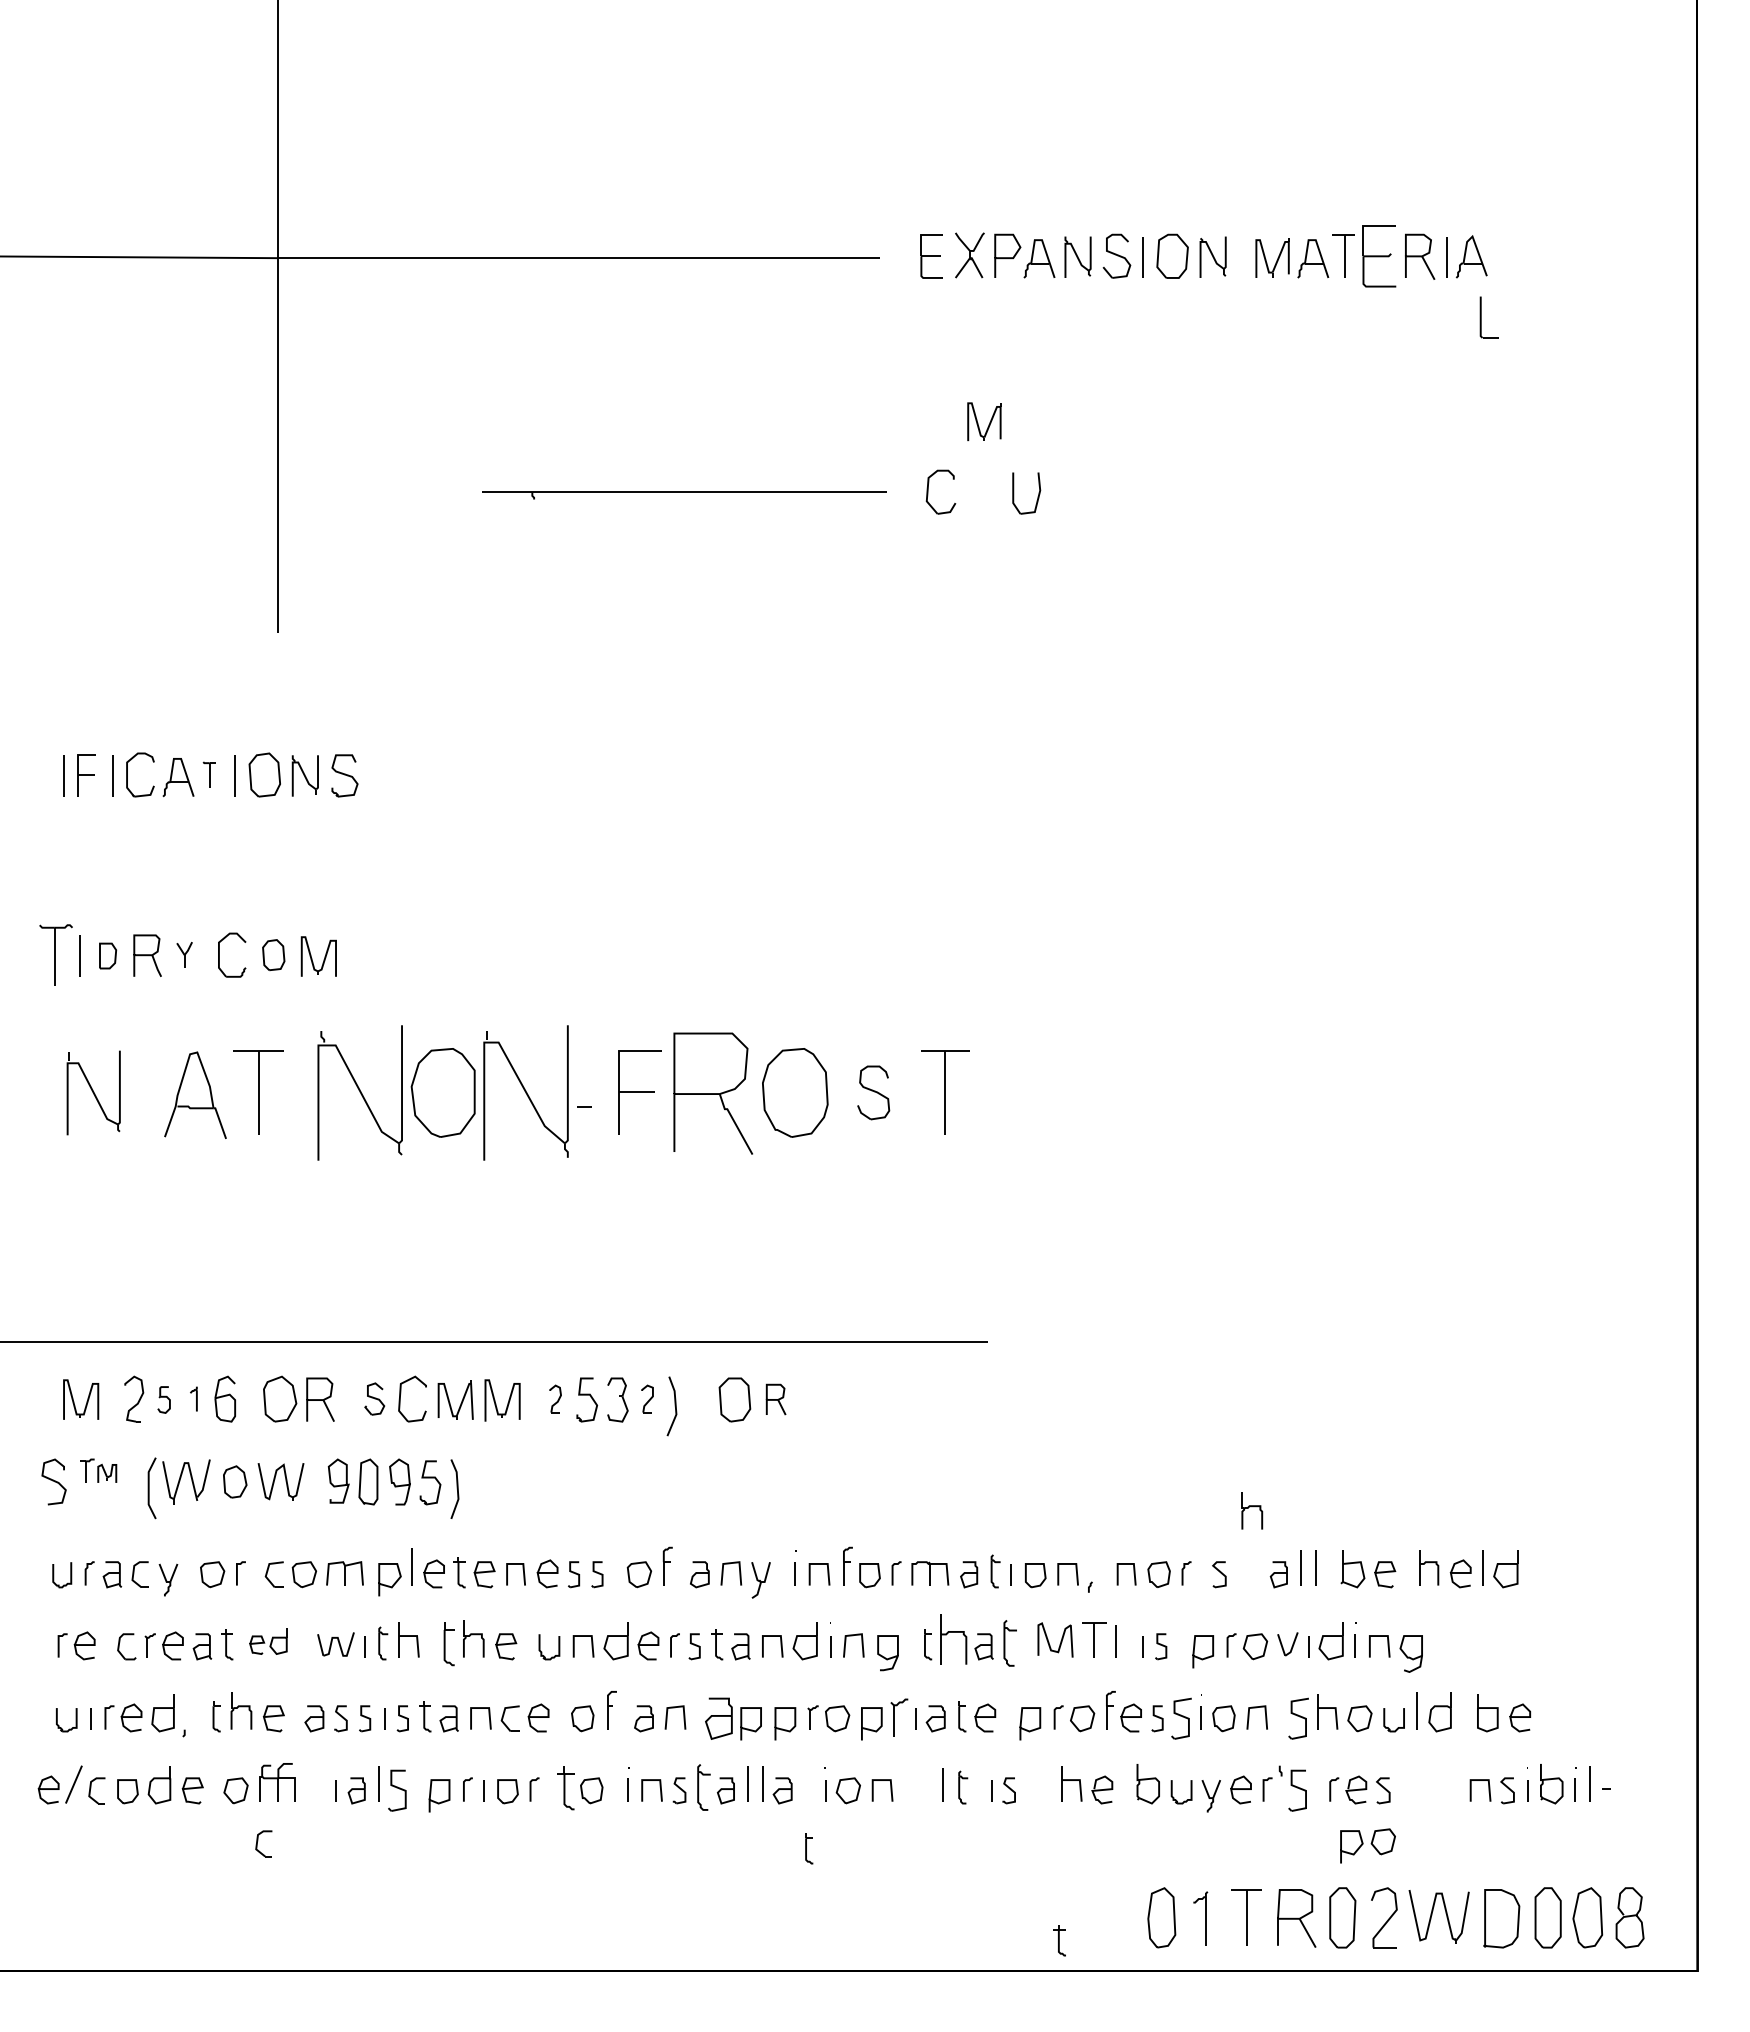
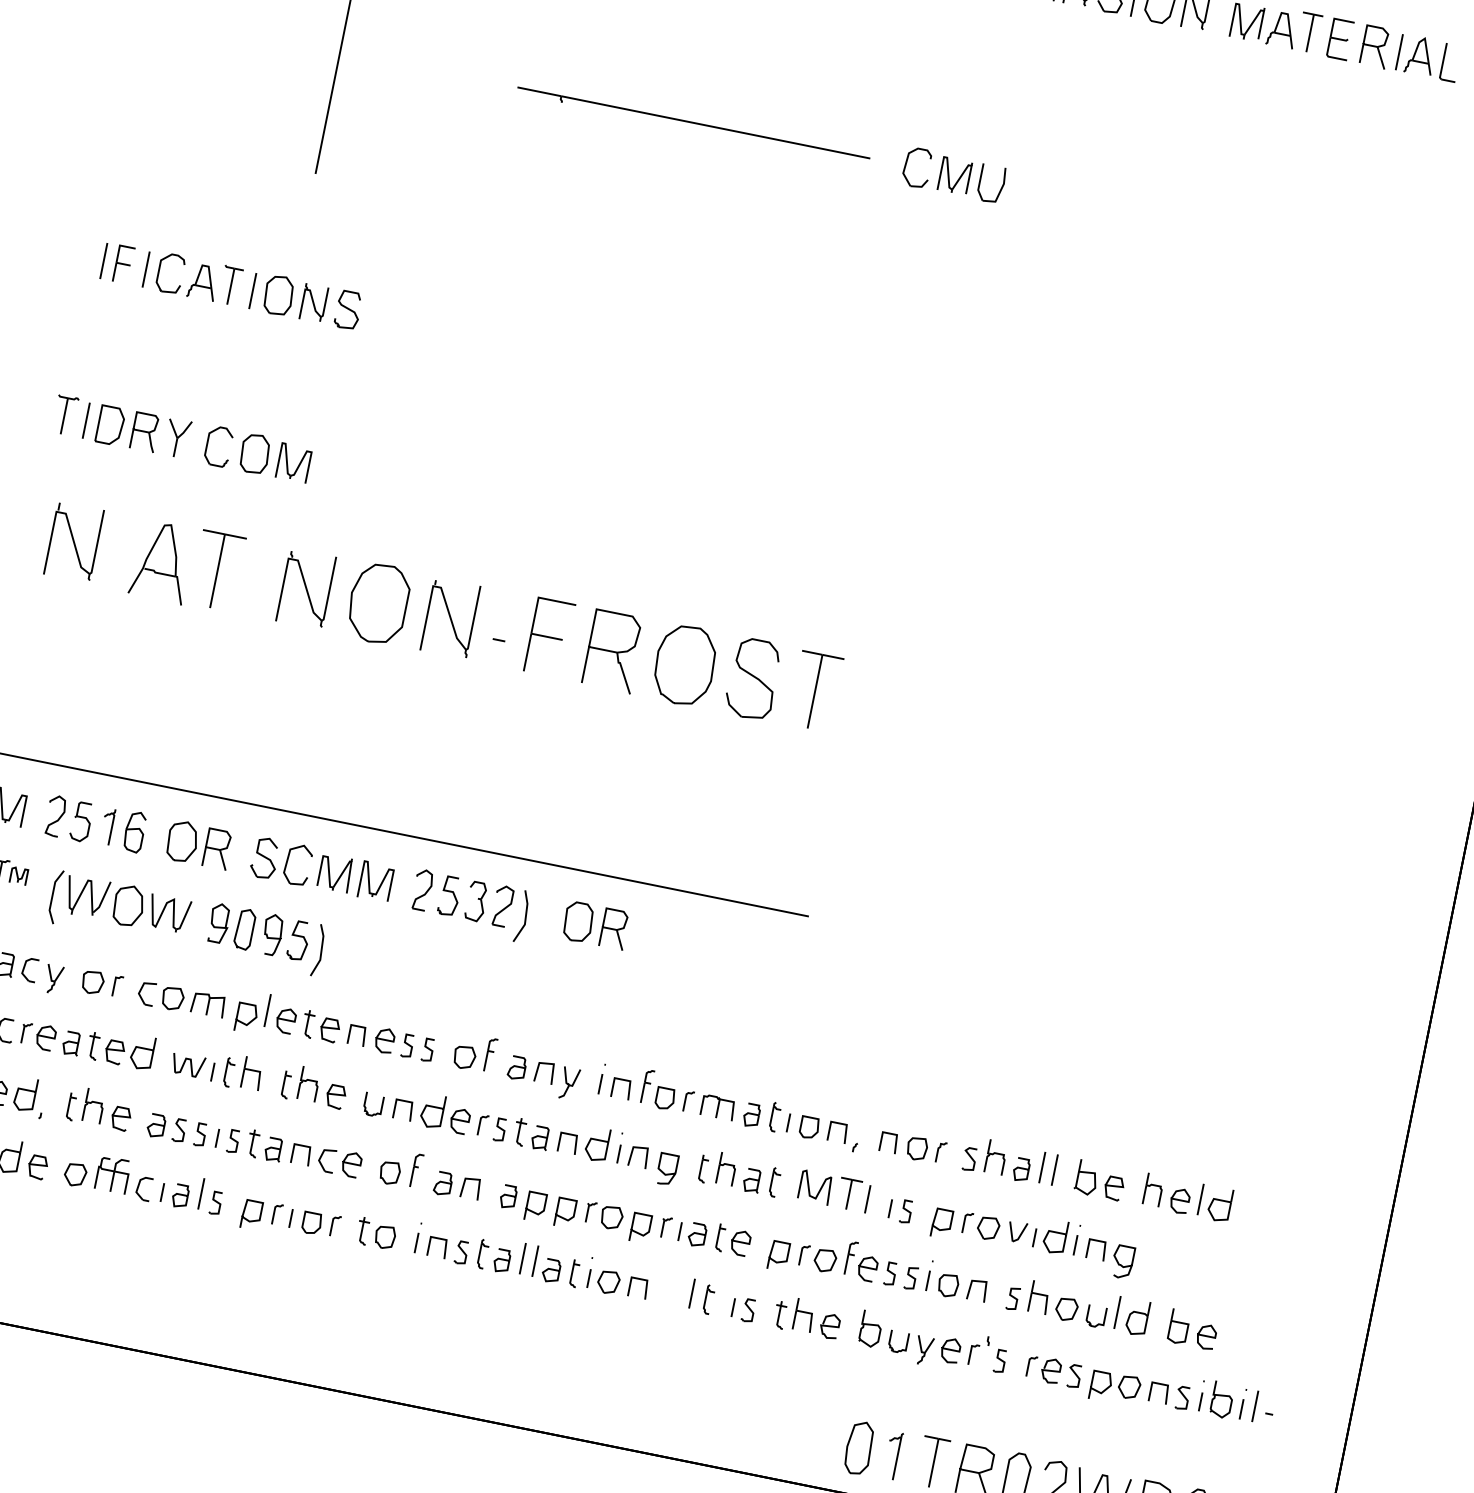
part: (1379, 256) -> (1340, 39), size x0.71
part: (1481, 317) -> (1443, 61), moved
part: (984, 421) -> (955, 175), moved
part: (209, 774) -> (230, 285), size x1.67
part: (55, 954) -> (65, 414), size x0.71
part: (184, 954) -> (177, 437), size x1.67
part: (273, 954) -> (254, 453), size x1.43
part: (107, 955) -> (110, 424), size x1.67
part: (360, 1092) -> (306, 588), size x0.62
part: (525, 1092) -> (450, 617), size x0.62
part: (873, 1092) -> (753, 678), size x1.67
part: (712, 1093) -> (612, 651), size x0.71
part: (193, 1398) -> (107, 825), size x1.67
part: (374, 1398) -> (264, 857), size x1.43
part: (555, 1398) -> (422, 889), size x1.67
part: (647, 1398) -> (502, 905), size x1.67
part: (163, 1399) -> (80, 821), size x1.67
part: (775, 1399) -> (613, 928), size x1.43
part: (235, 1481) -> (129, 905), size x1.43
part: (1252, 1510) -> (996, 1157), moved
part: (953, 1639) -> (726, 1169), size x0.71
part: (268, 1641) -> (129, 1050), size x1.43
part: (1009, 1643) -> (774, 1182), size x0.71
part: (448, 1644) -> (286, 1084), size x0.71
part: (899, 1717) -> (665, 1227), size x0.62
part: (718, 1718) -> (508, 1196), size x0.62
part: (1181, 1718) -> (911, 1277), size x0.62
part: (1298, 1718) -> (1013, 1298), size x0.62
part: (703, 1787) -> (483, 1254), size x0.71
part: (565, 1788) -> (362, 1230), size x0.71
part: (397, 1790) -> (216, 1202), size x0.62
part: (1298, 1790) -> (1000, 1361), size x0.62
part: (263, 1843) -> (143, 1188), moved
part: (1367, 1845) -> (1114, 1387), moved
part: (809, 1848) -> (575, 1273), moved
part: (1059, 1940) -> (779, 1314), moved

